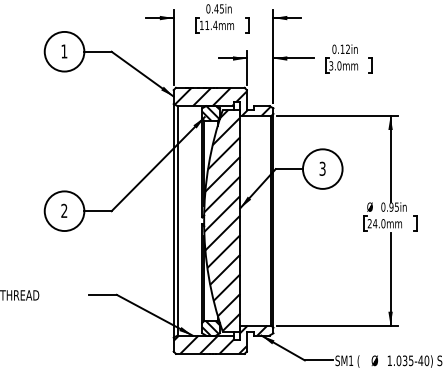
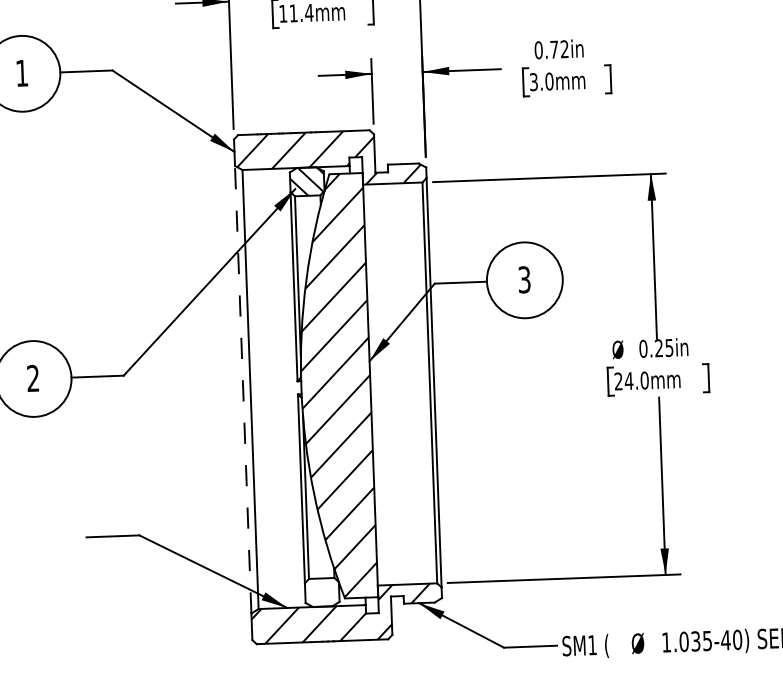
text: (342, 48) -> (554, 48), 0.12in -> 0.72in
text: (391, 207) -> (659, 348), 0.95in -> 0.25in
line: (173, 220) -> (242, 389), solid -> dashed
hatch: (210, 327) -> (321, 591), removed

